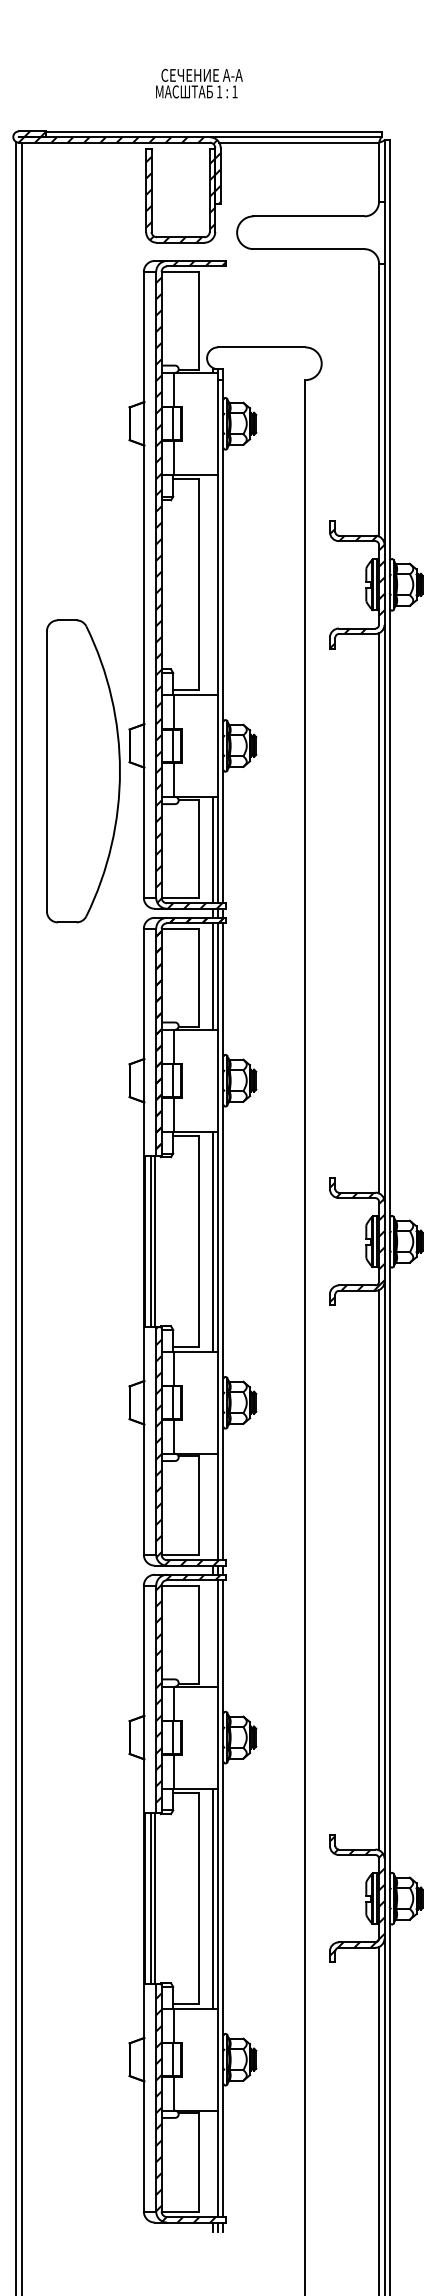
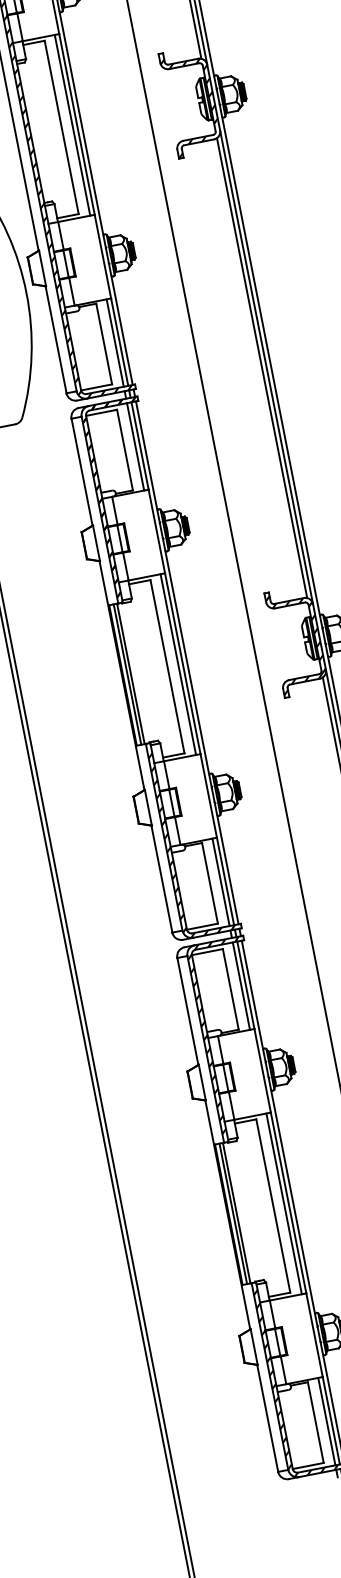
line: (212, 584) -> (72, 125), added
line: (212, 1506) -> (220, 881), added
line: (212, 1633) -> (241, 986), added
line: (212, 2163) -> (326, 1421), added

